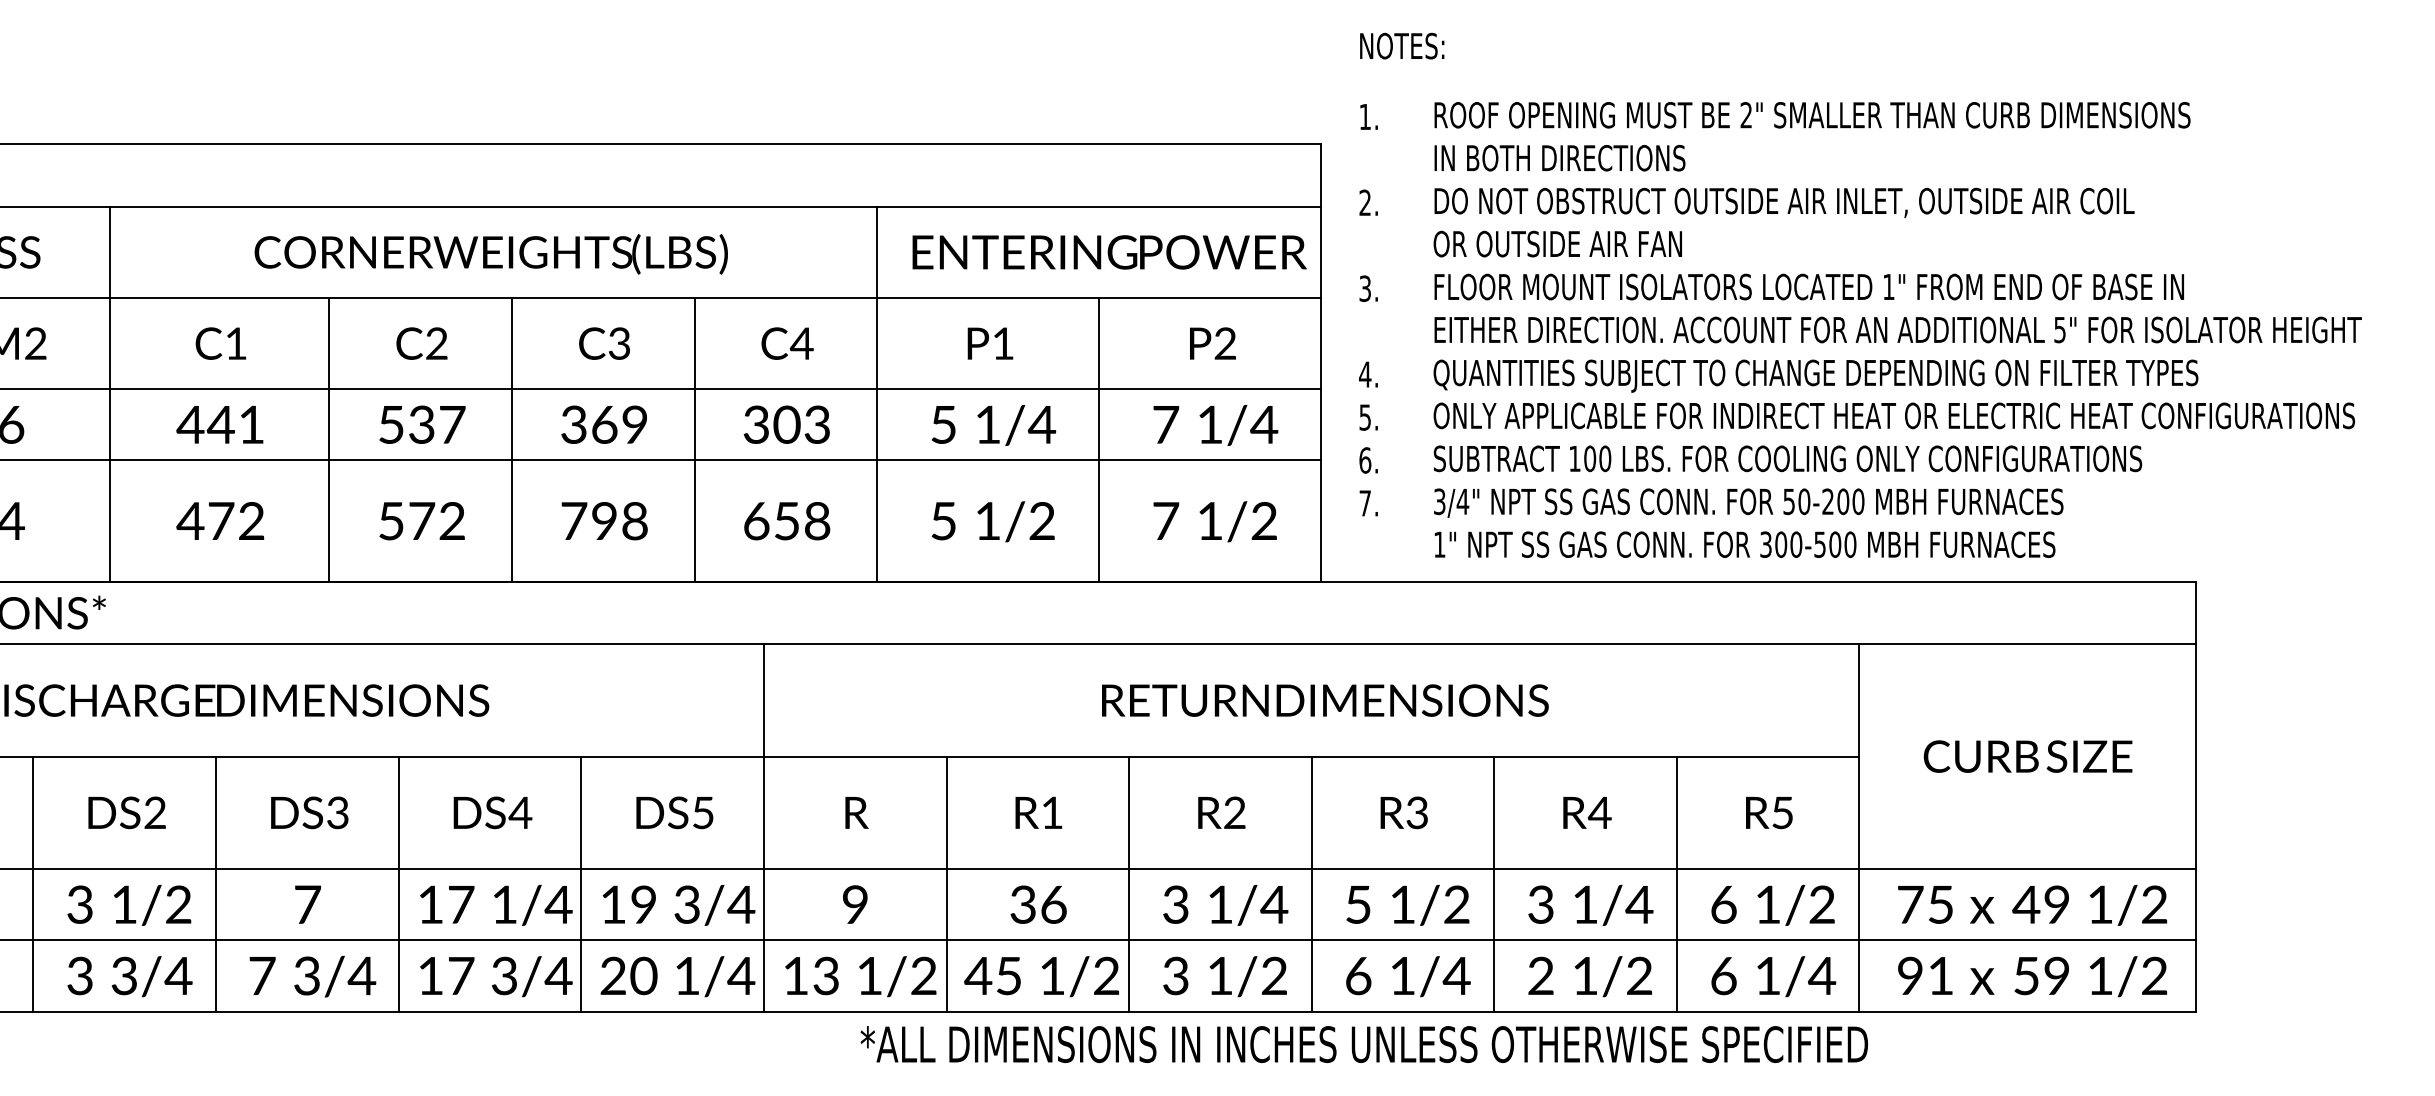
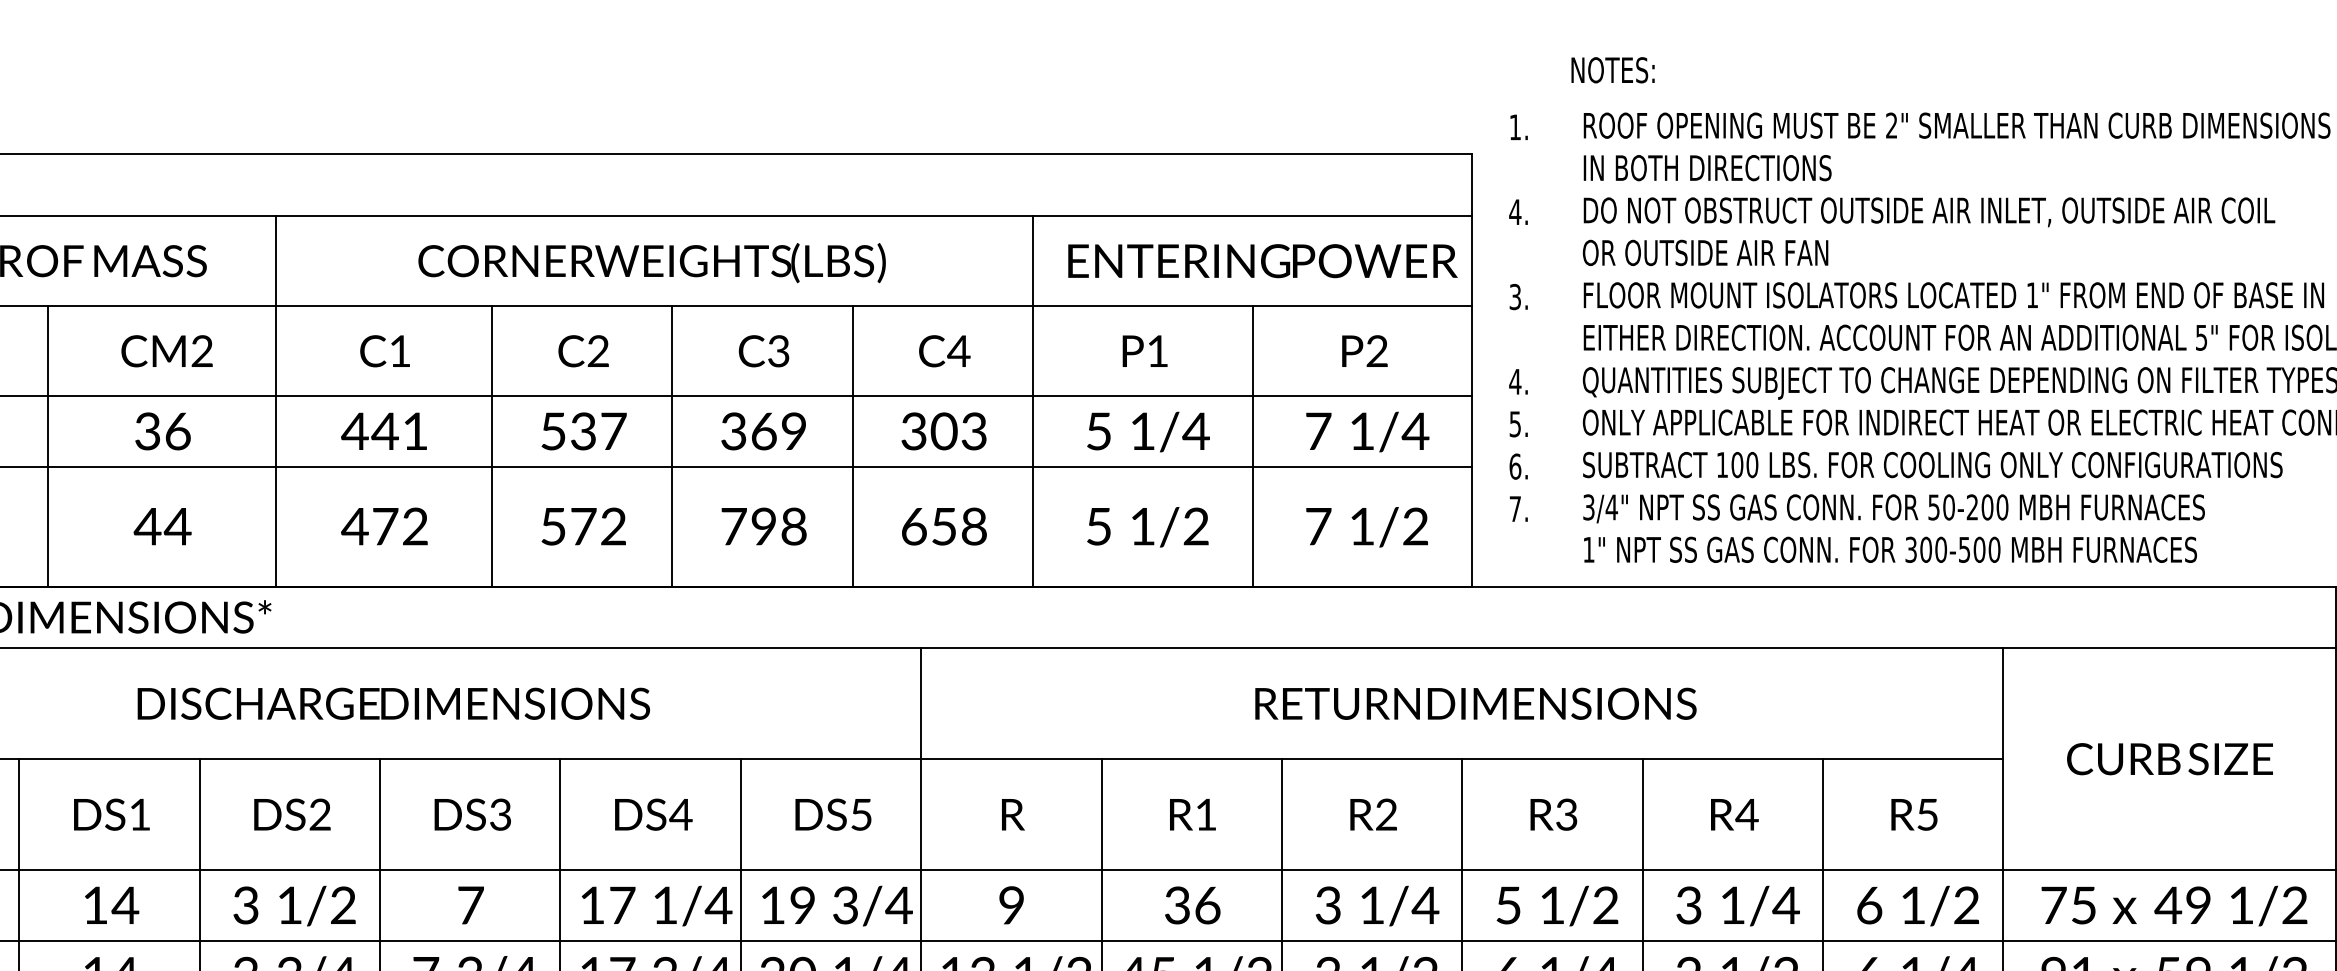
text: (1402, 45) -> (1613, 69), moved
text: (1365, 202) -> (1515, 211), 2. -> 4.

